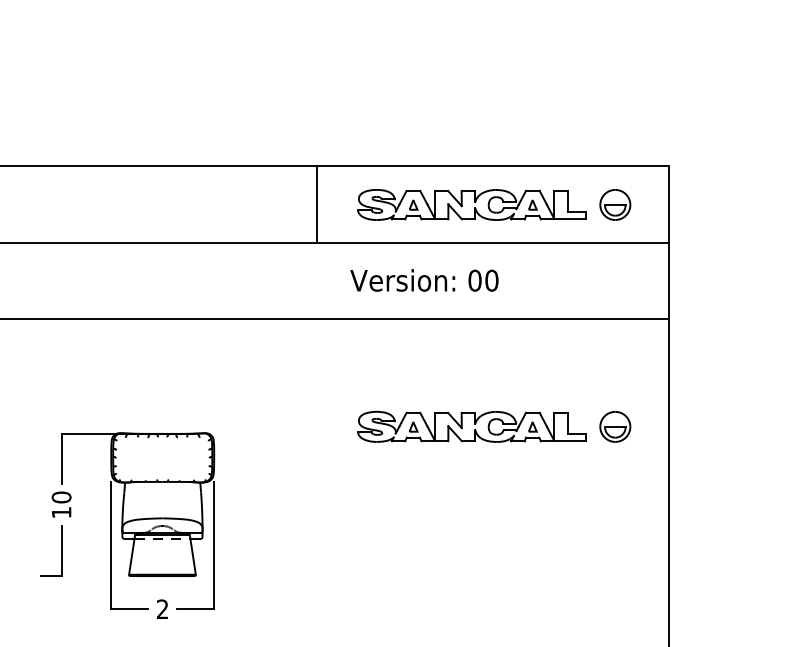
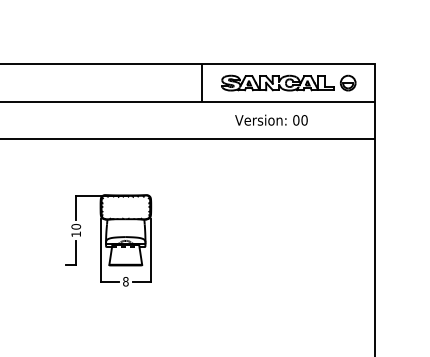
text: (424, 278) -> (271, 119), moved
part: (493, 425) -> (288, 191), removed
text: (161, 608) -> (125, 281), 2 -> 8

